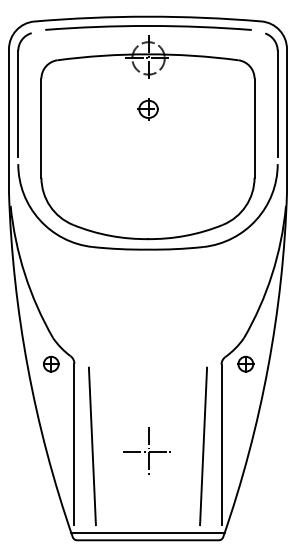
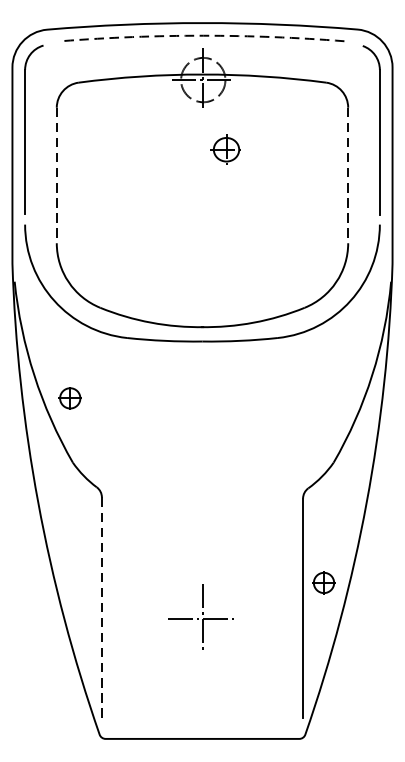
arc: (148, 25) -> (203, 35), solid -> dashed
part: (147, 109) -> (225, 149), moved
line: (41, 128) -> (56, 175), solid -> dashed
line: (254, 128) -> (348, 175), solid -> dashed
part: (51, 363) -> (70, 397), moved
part: (245, 363) -> (323, 581), moved
line: (74, 444) -> (102, 607), solid -> dashed
line: (91, 446) -> (125, 610), removed
line: (203, 446) -> (278, 610), removed
line: (147, 533) -> (201, 729), removed

